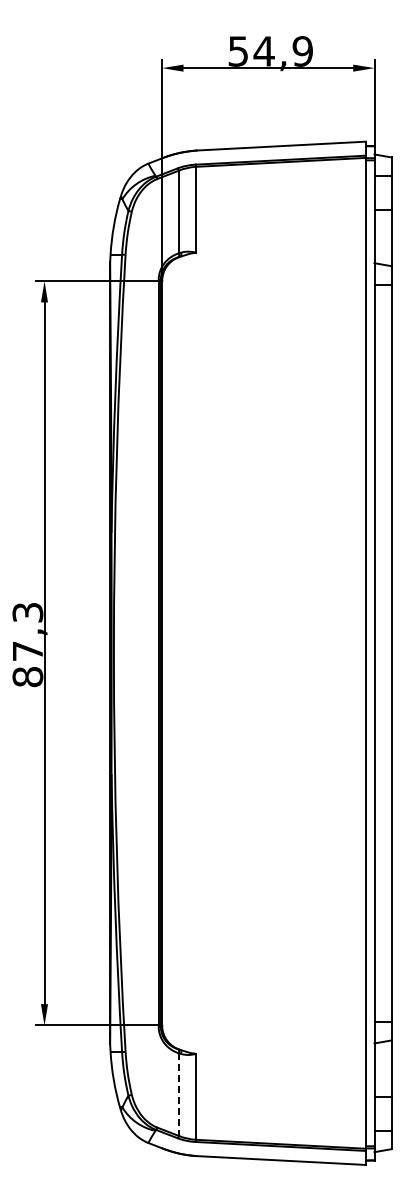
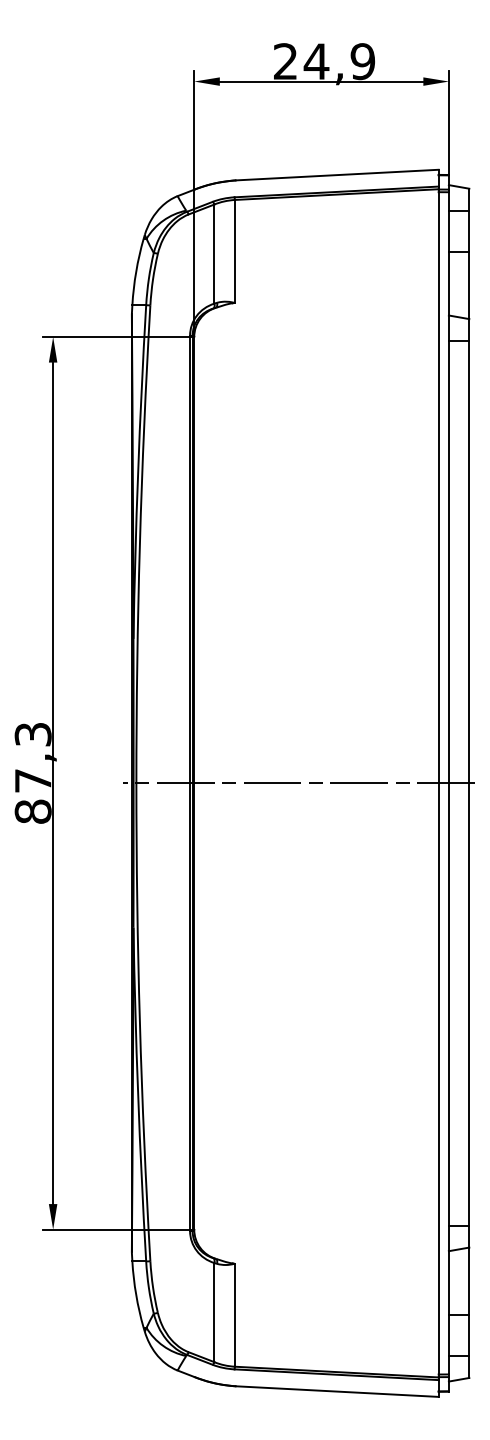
text: (237, 51) -> (284, 61), 54,9 -> 24,9
line: (249, 653) -> (298, 783), added
line: (178, 1095) -> (213, 1313), dashed -> solid

